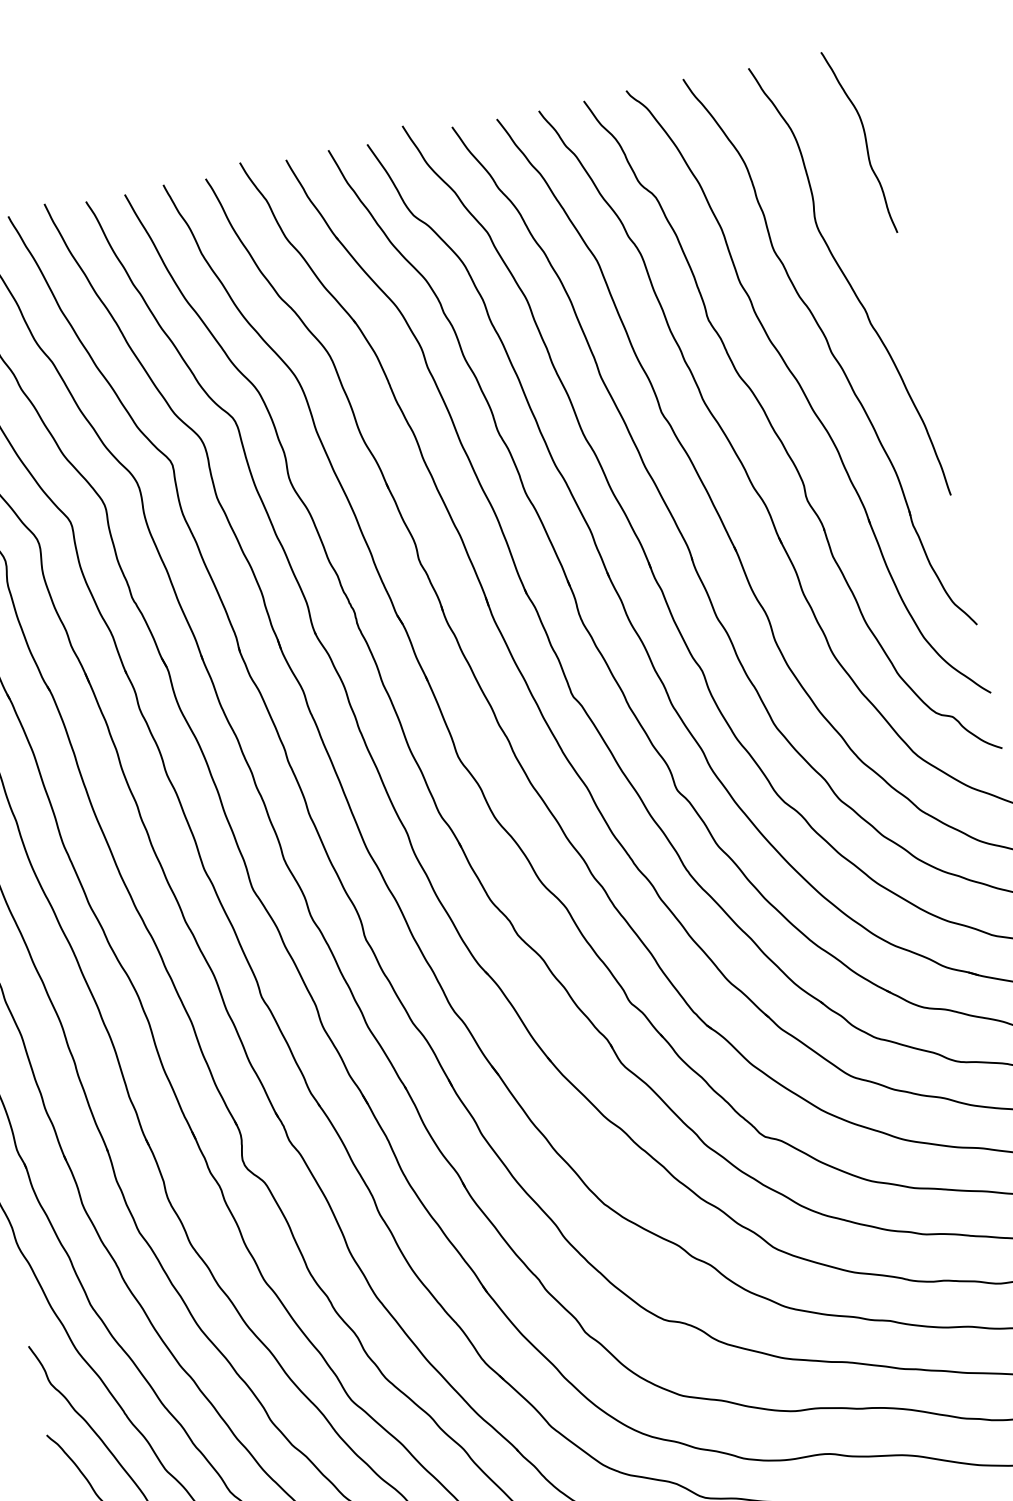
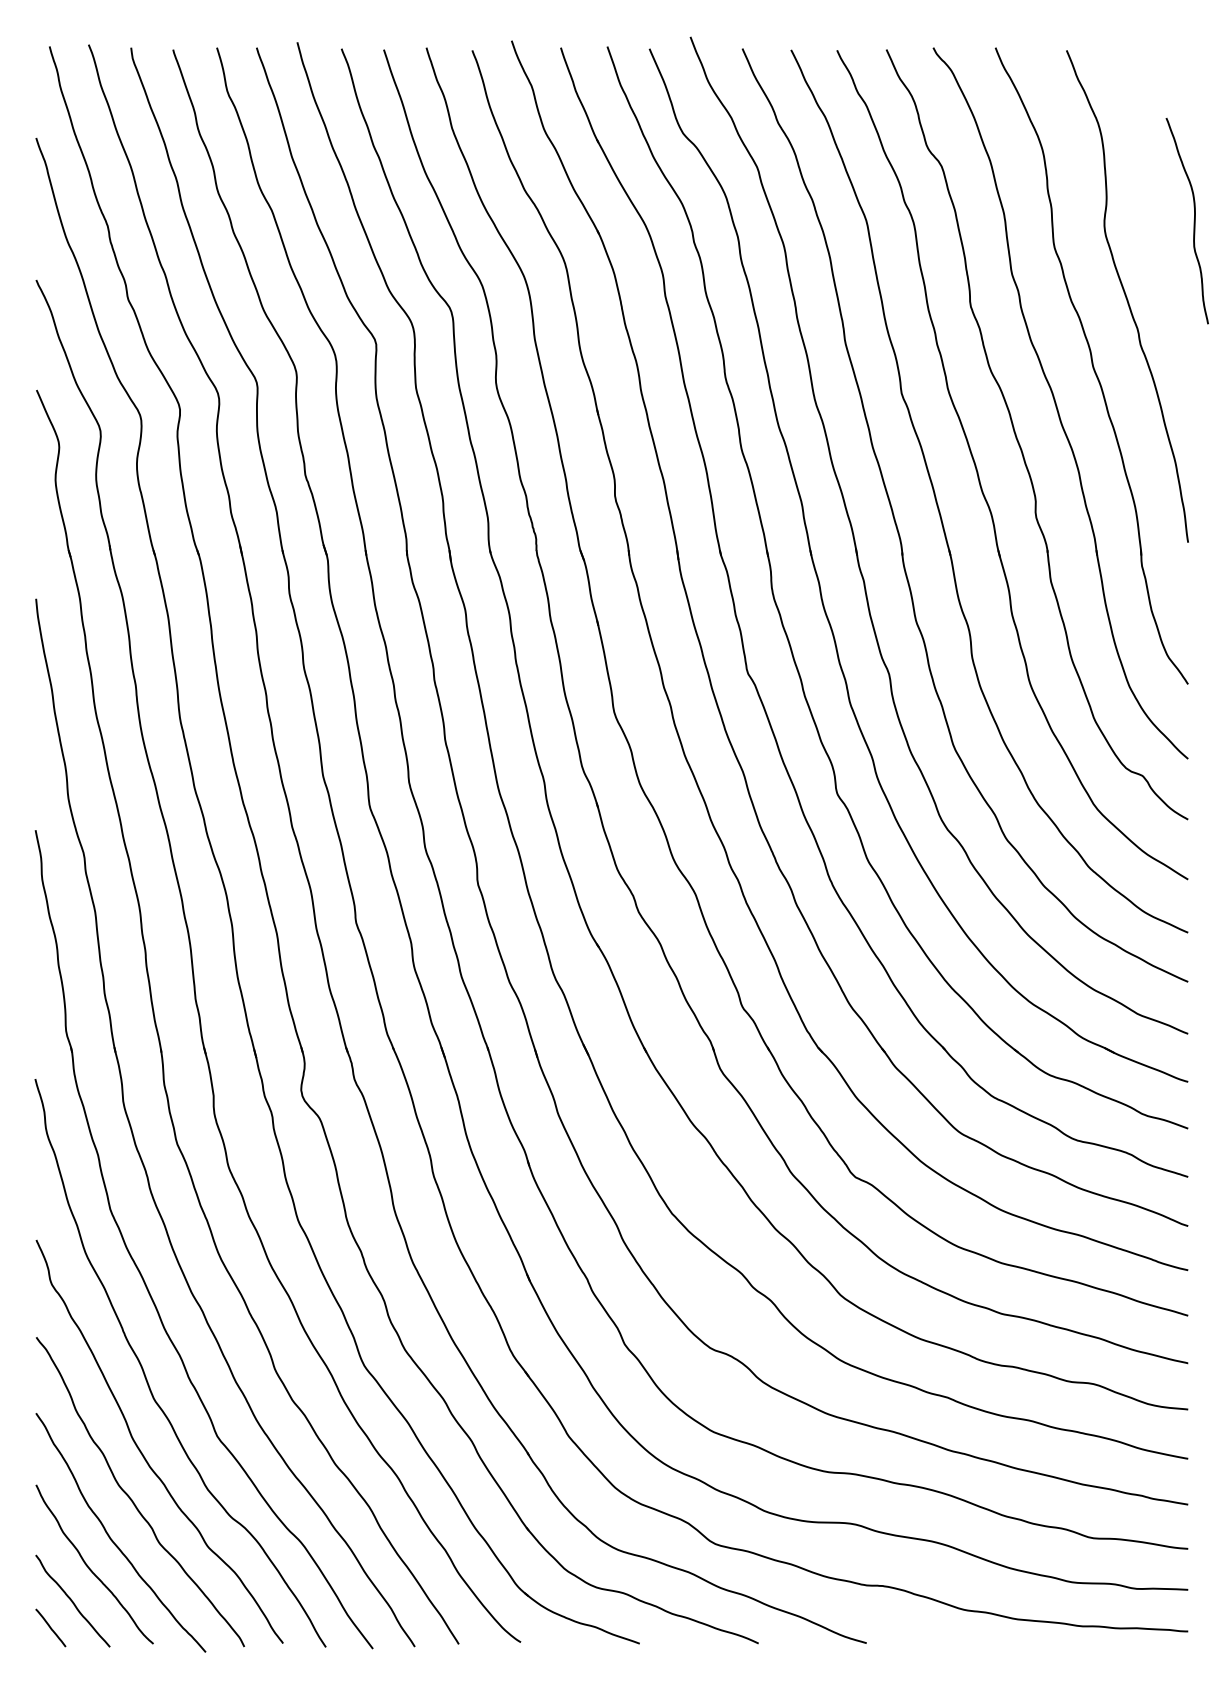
curve: (865, 141) -> (1193, 221), moved

